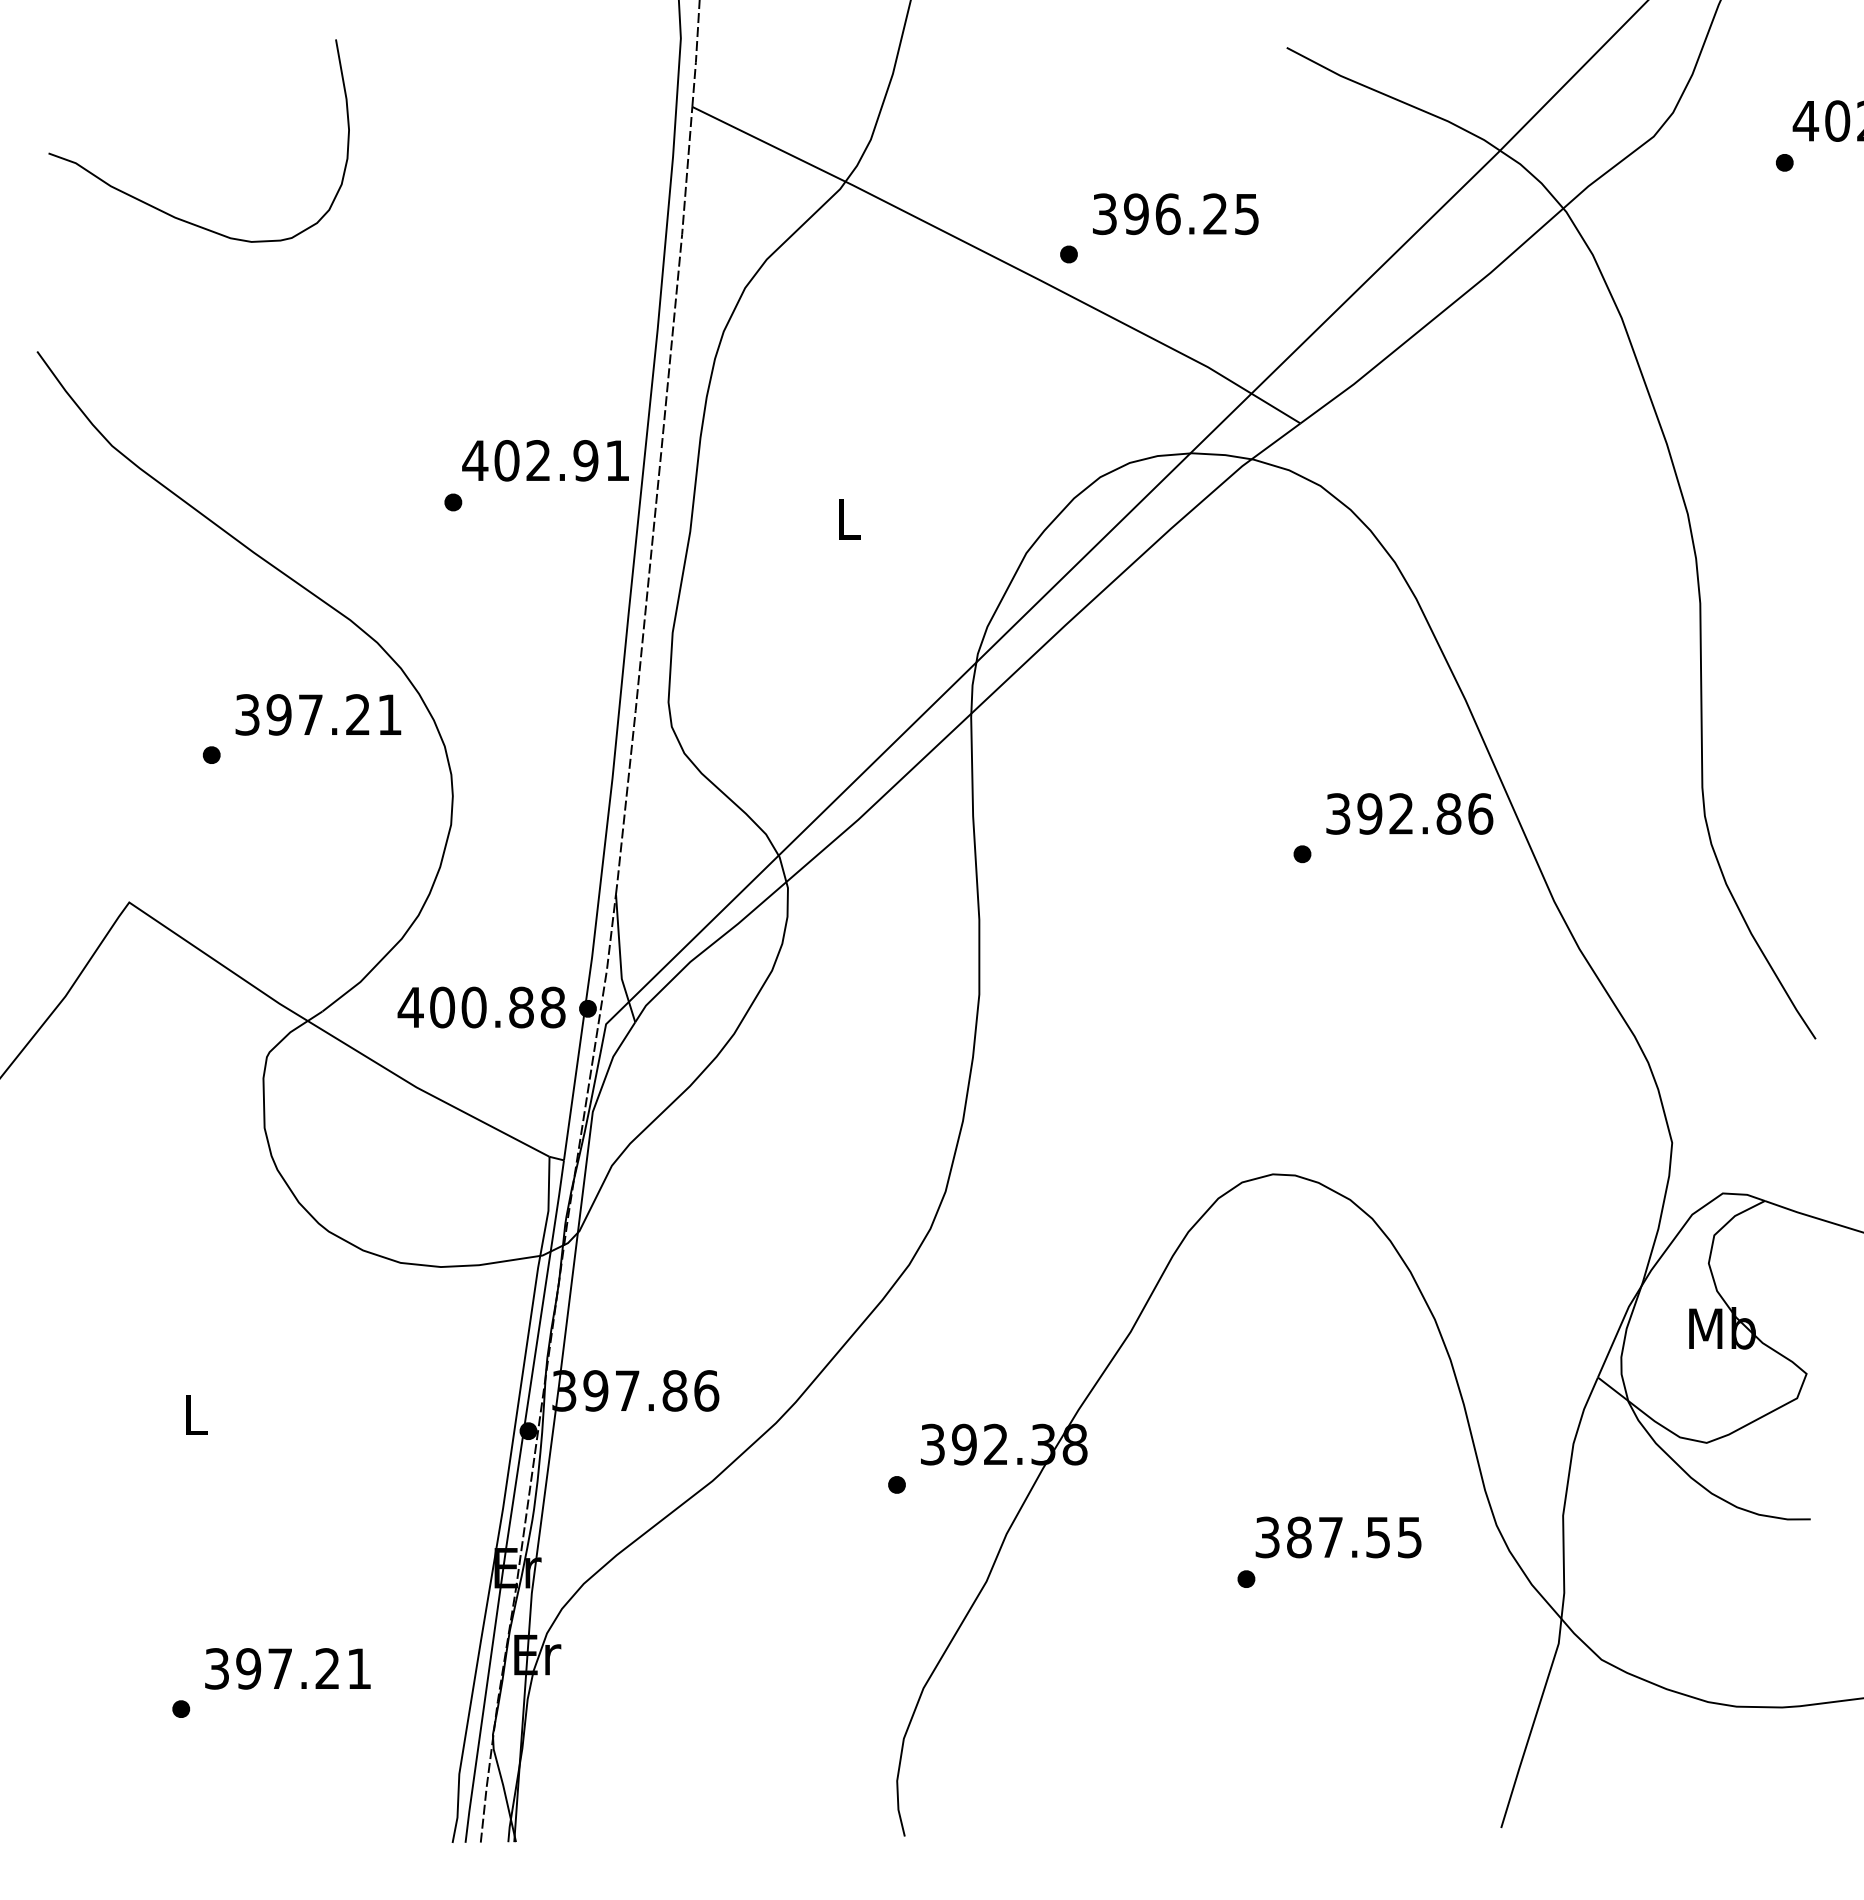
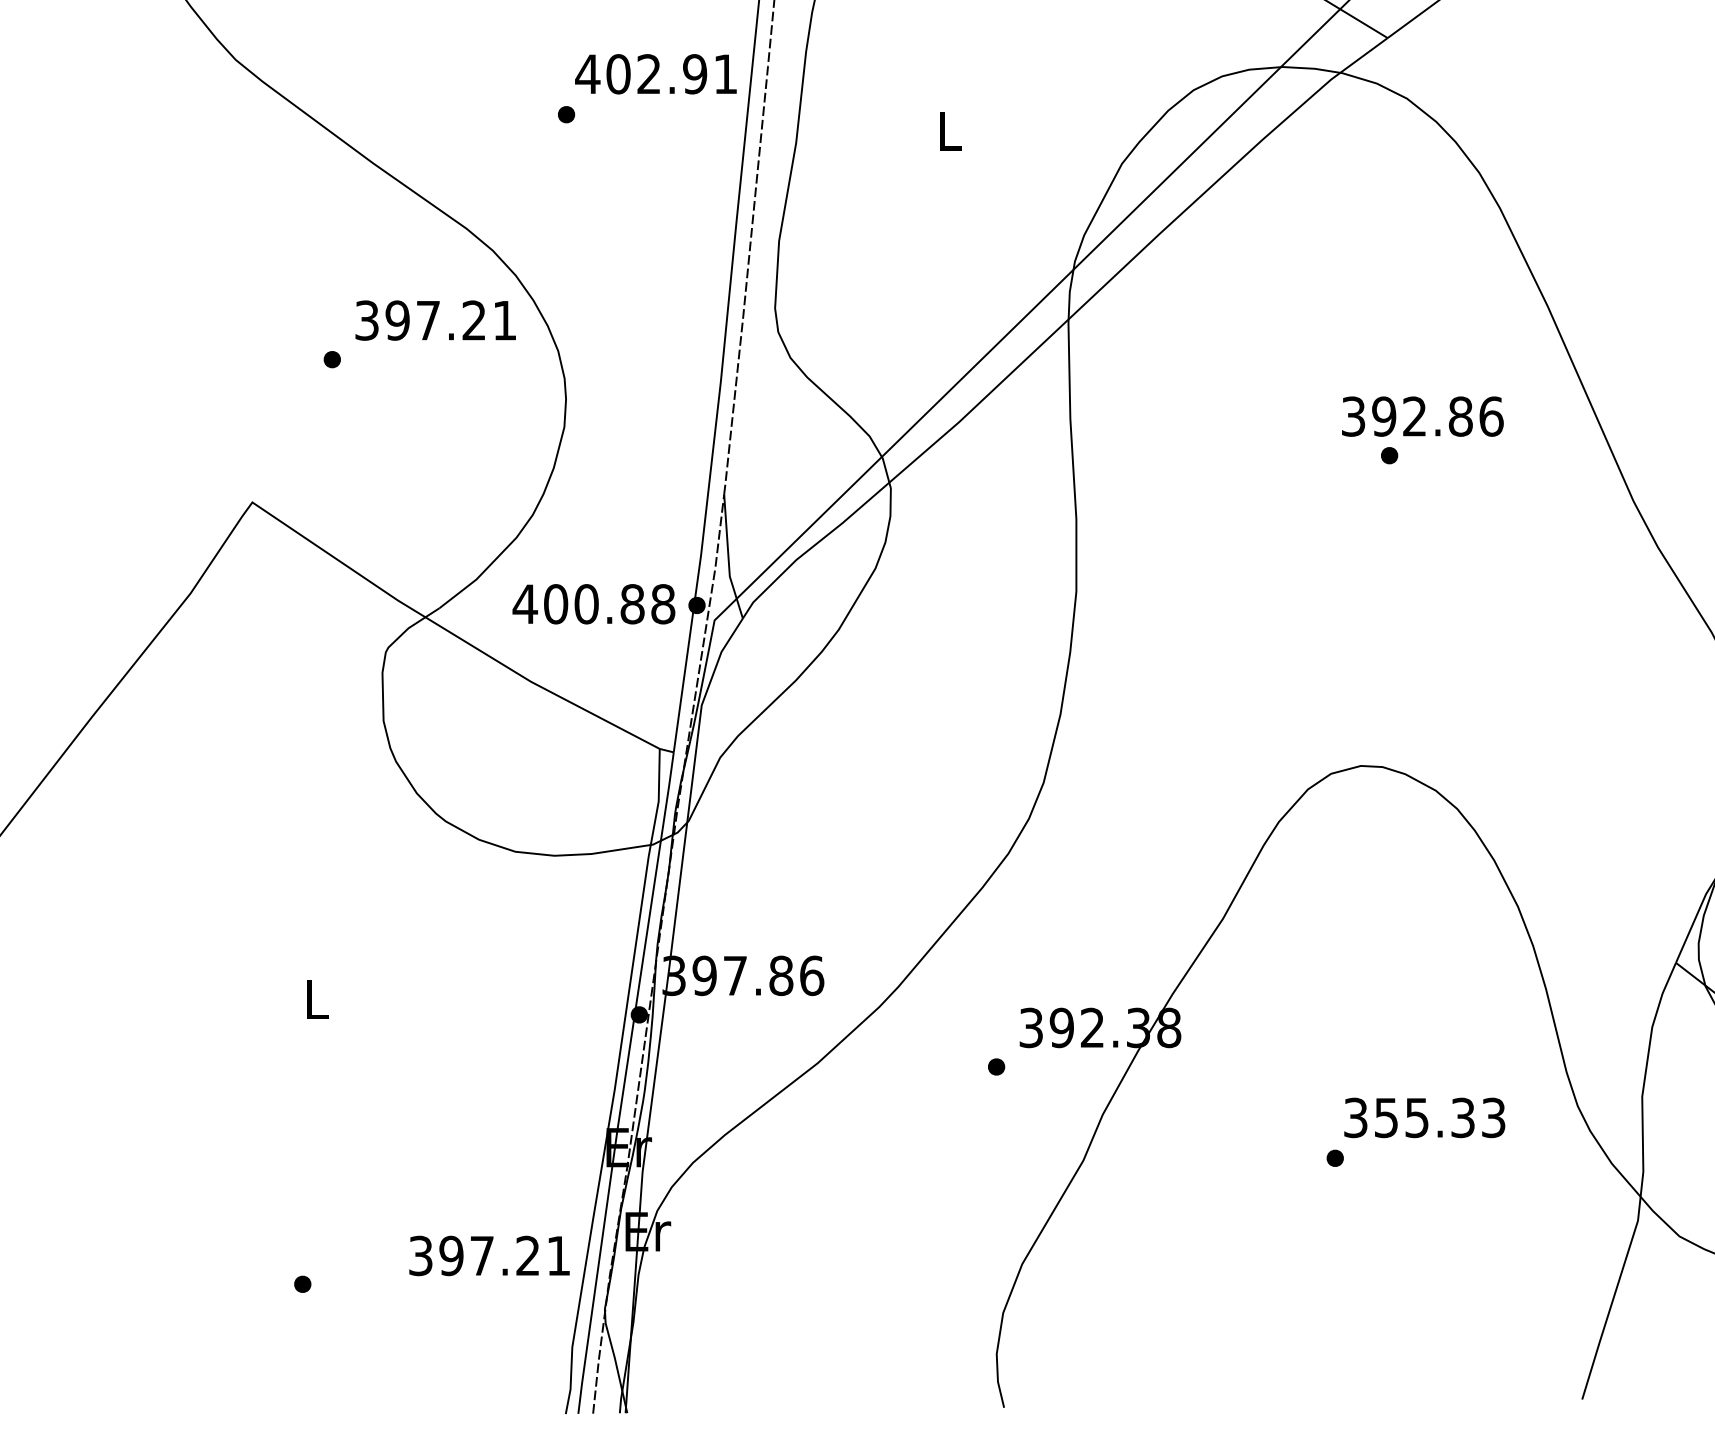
text: (1409, 813) -> (1422, 416), moved
text: (1354, 1537) -> (1440, 1117), 387.55 -> 355.33
text: (287, 1668) -> (489, 1255), moved

